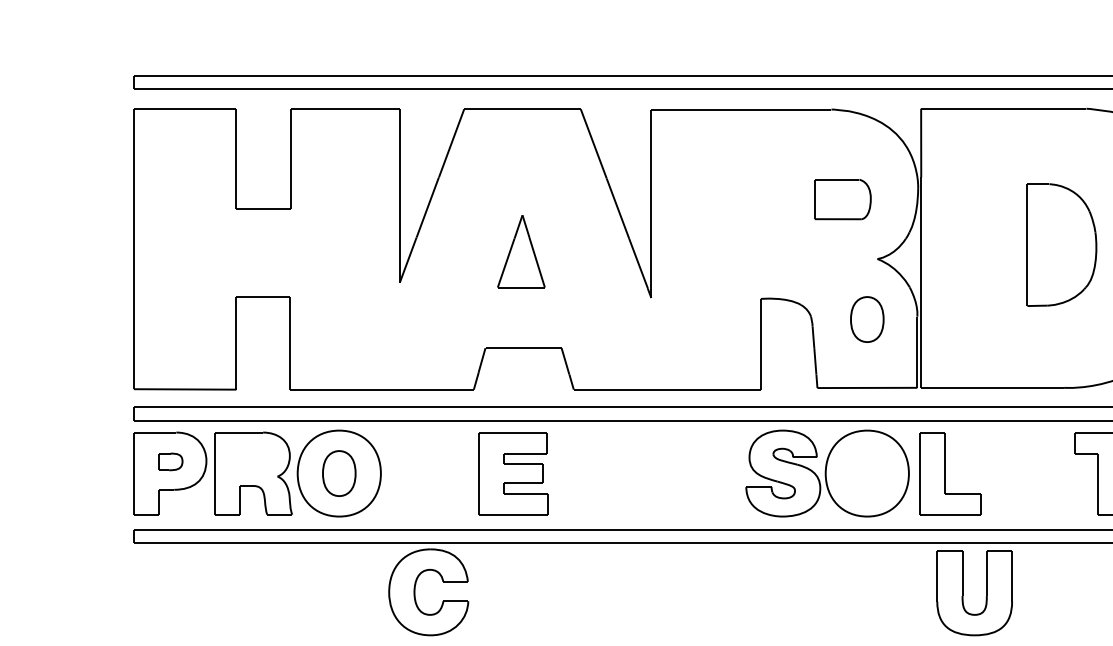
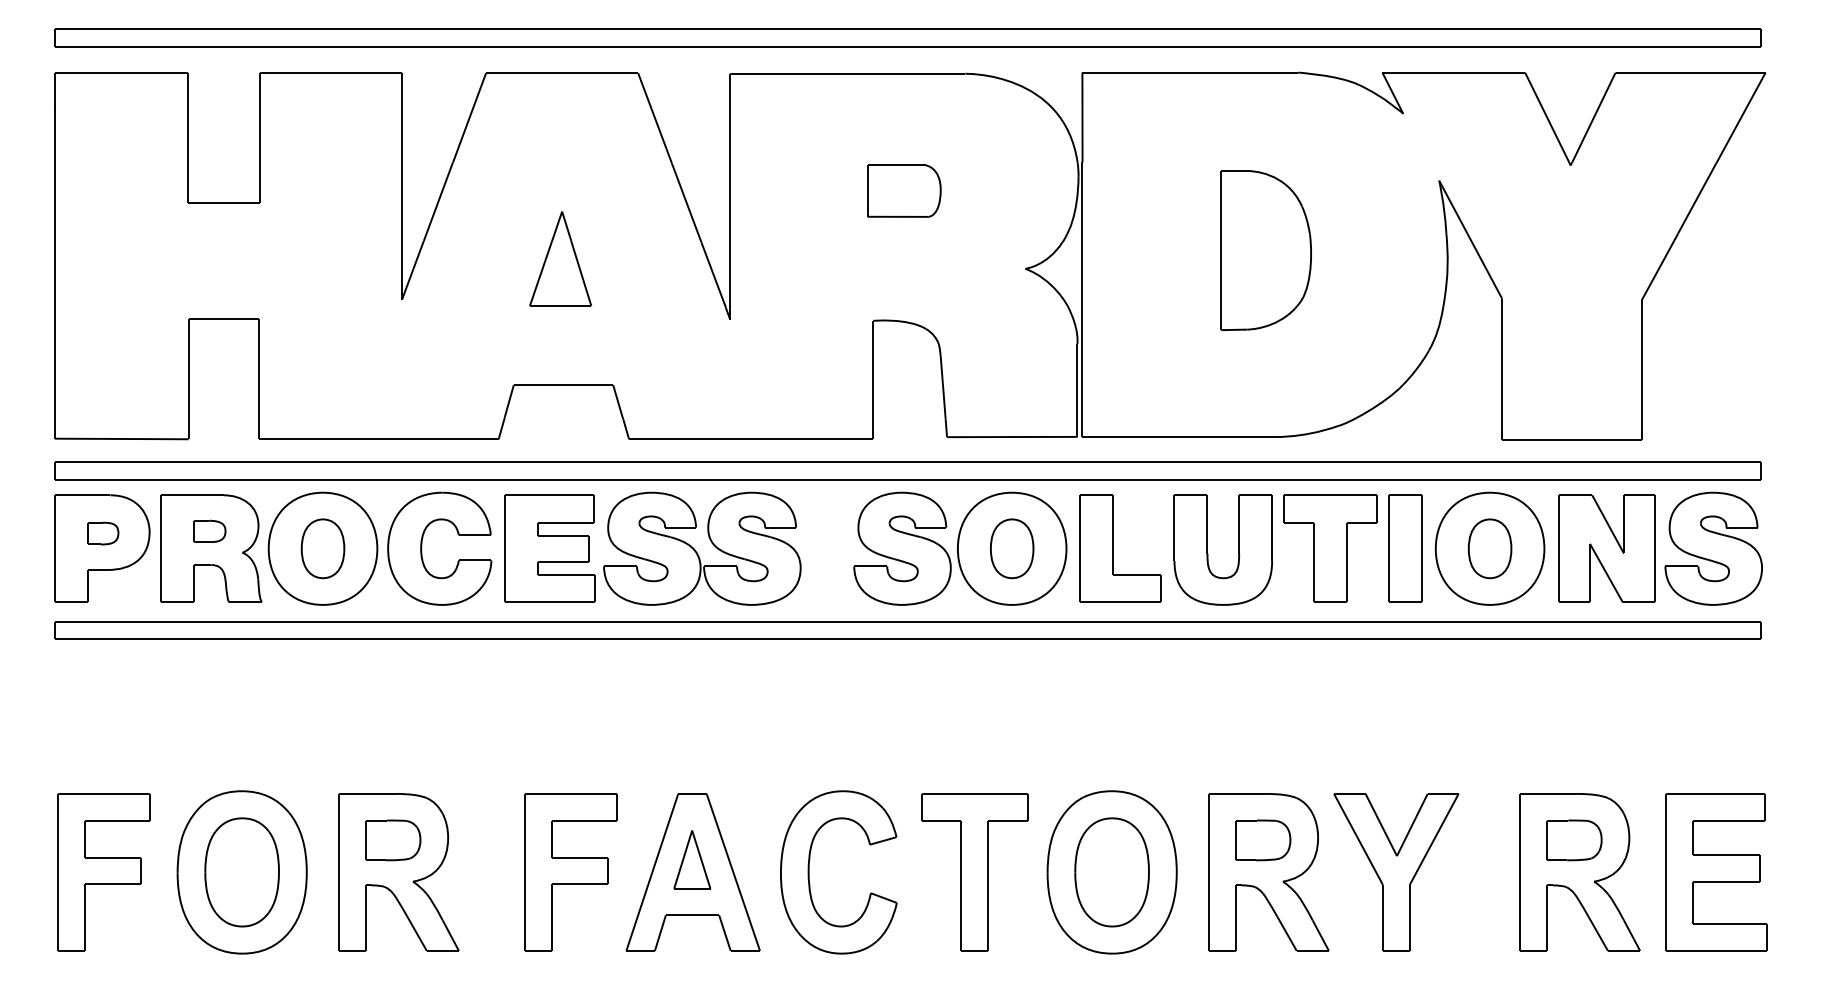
part: (843, 199) -> (904, 190), moved
part: (867, 319) -> (1012, 548), moved
part: (252, 459) -> (209, 530), added
part: (626, 476) -> (697, 552), added
part: (415, 592) -> (422, 548), moved
part: (963, 595) -> (1208, 553), moved

